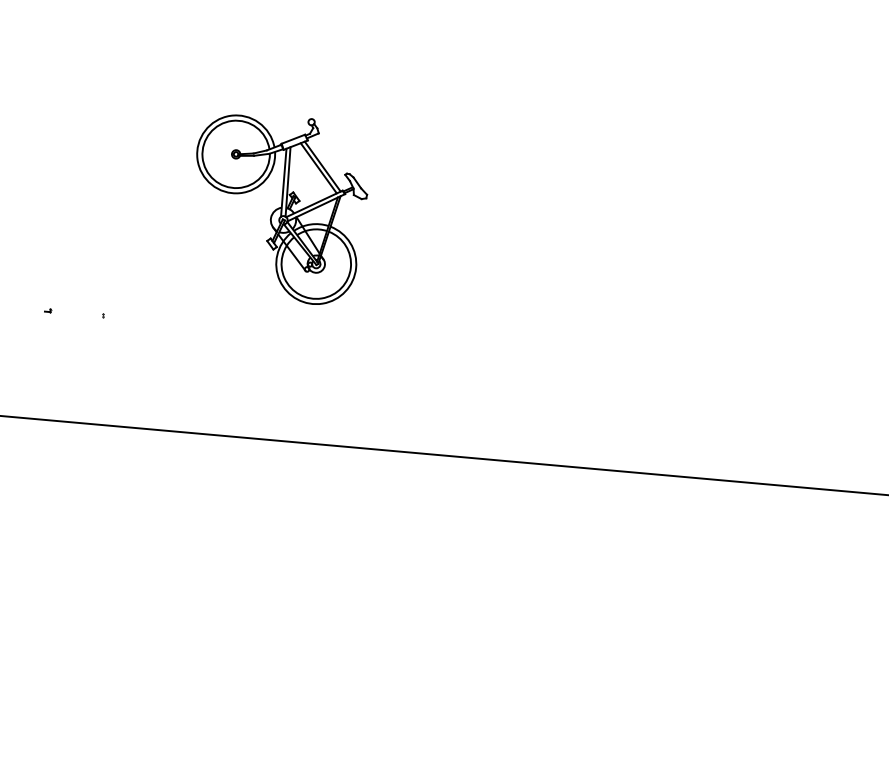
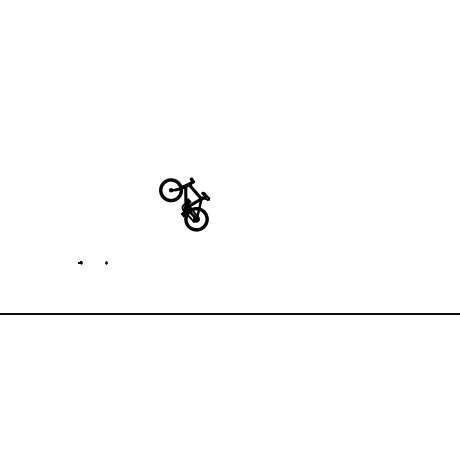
part: (278, 208) -> (184, 204), size x0.6

